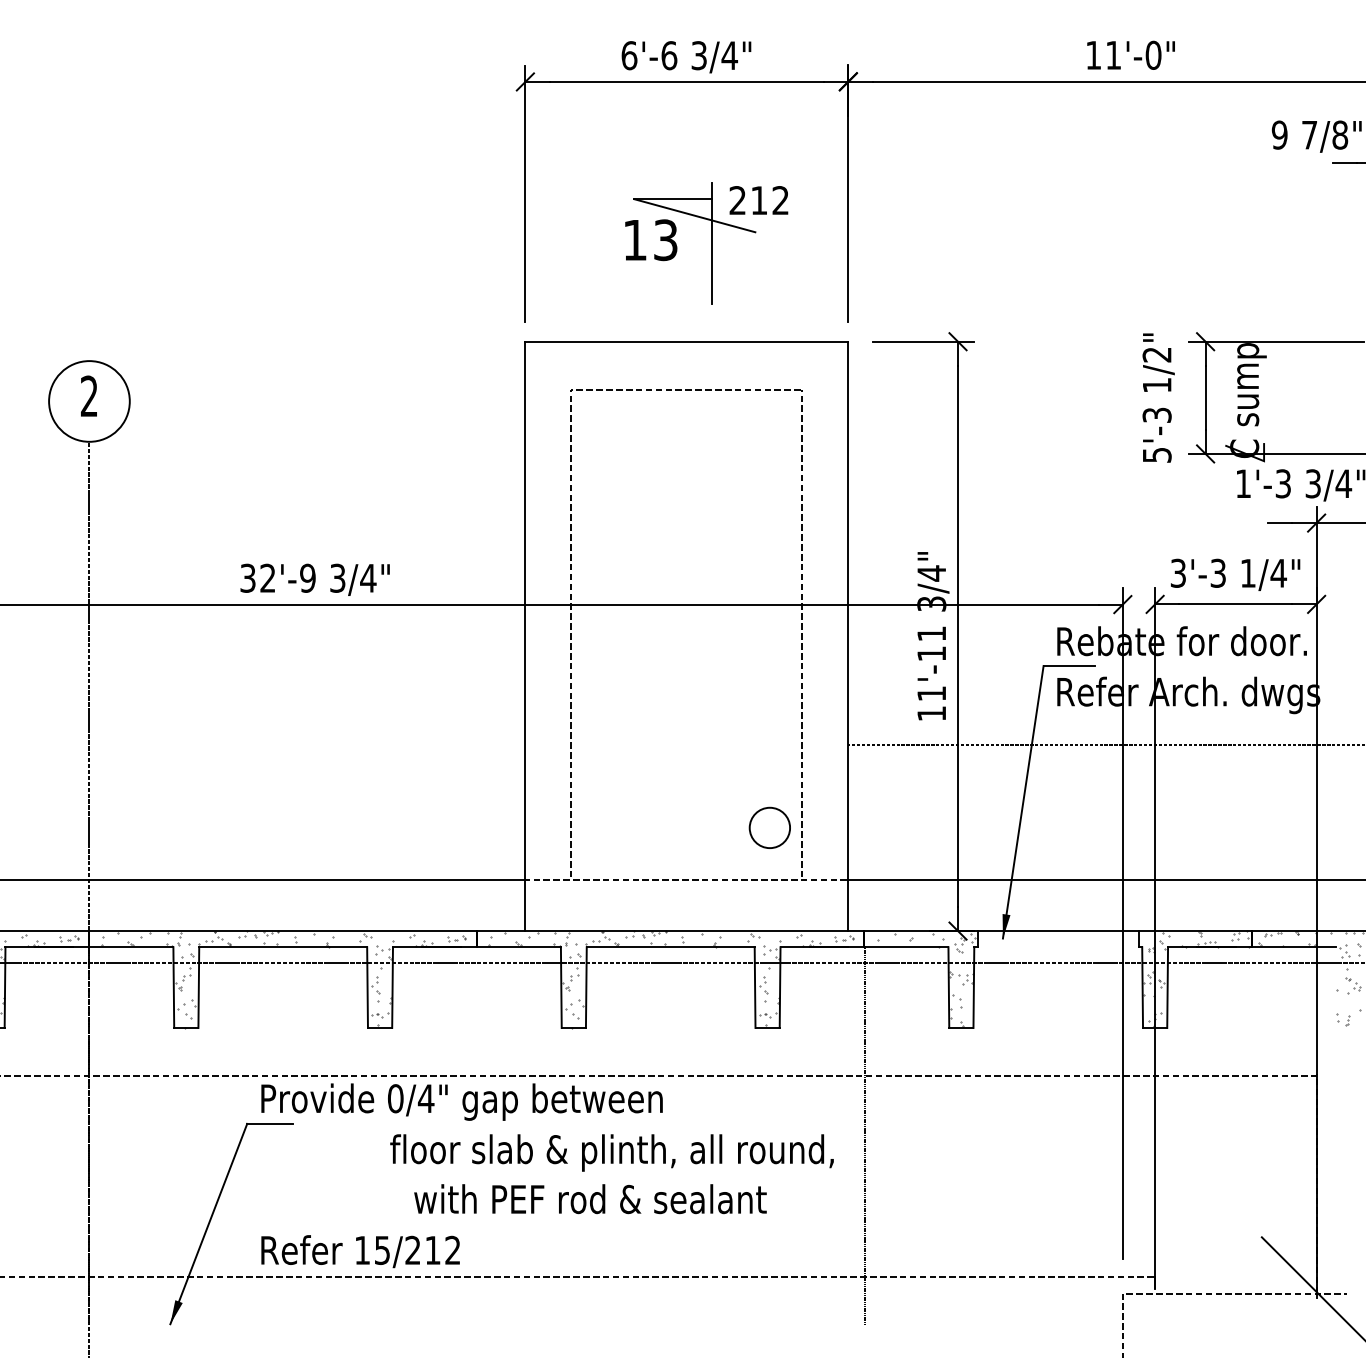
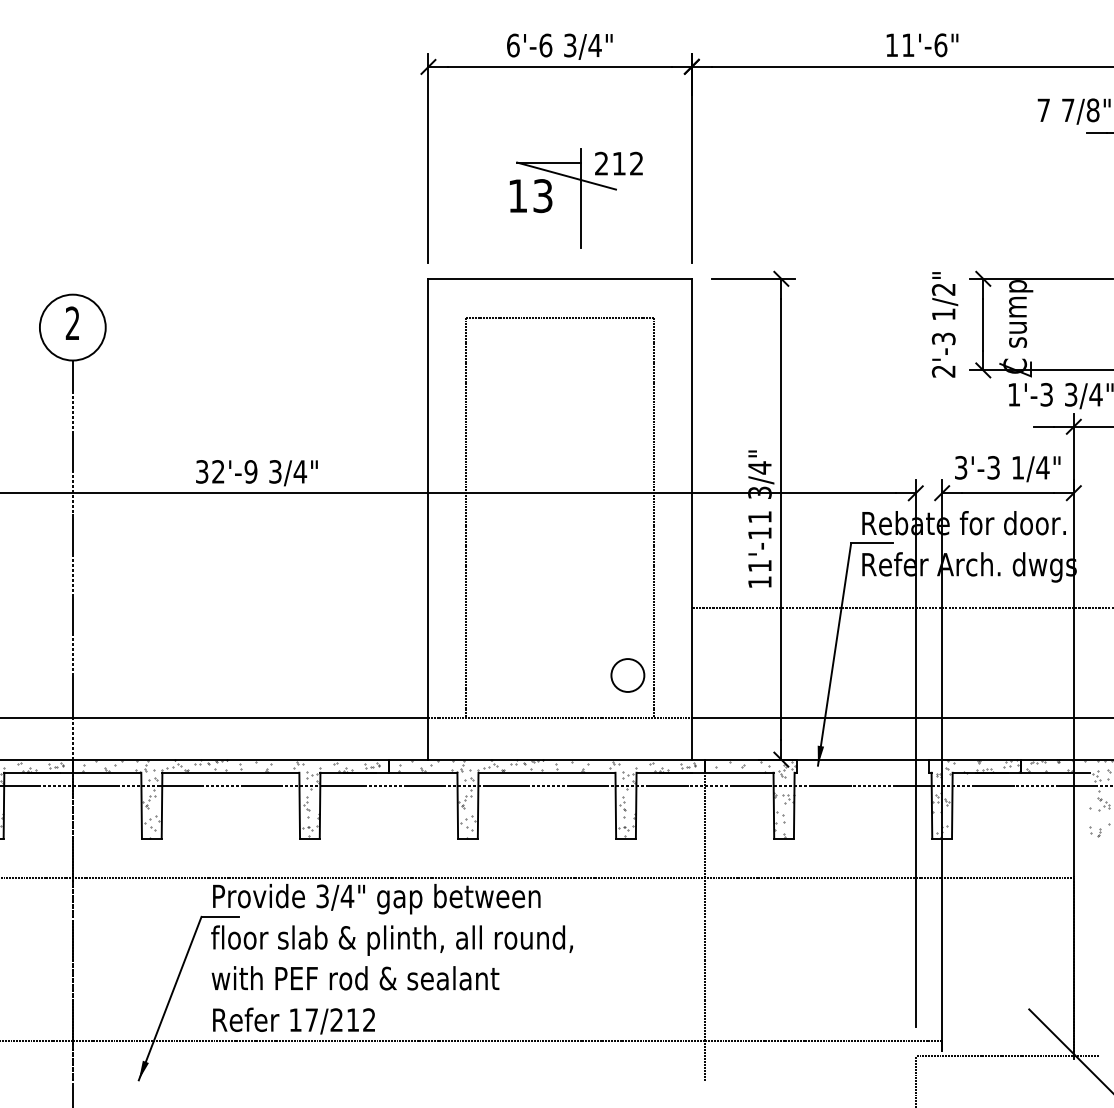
text: (1153, 54) -> (940, 44), 11'-0" -> 11'-6"
text: (1279, 135) -> (1043, 110), 9 -> 7
text: (1156, 455) -> (943, 371), 5'-3 -> 2'-3
text: (395, 1098) -> (322, 896), 0/4" -> 3/4"
text: (611, 1152) -> (391, 940), moved
text: (590, 1199) -> (355, 978), moved
text: (382, 1249) -> (311, 1019), 15/212 -> 17/212

